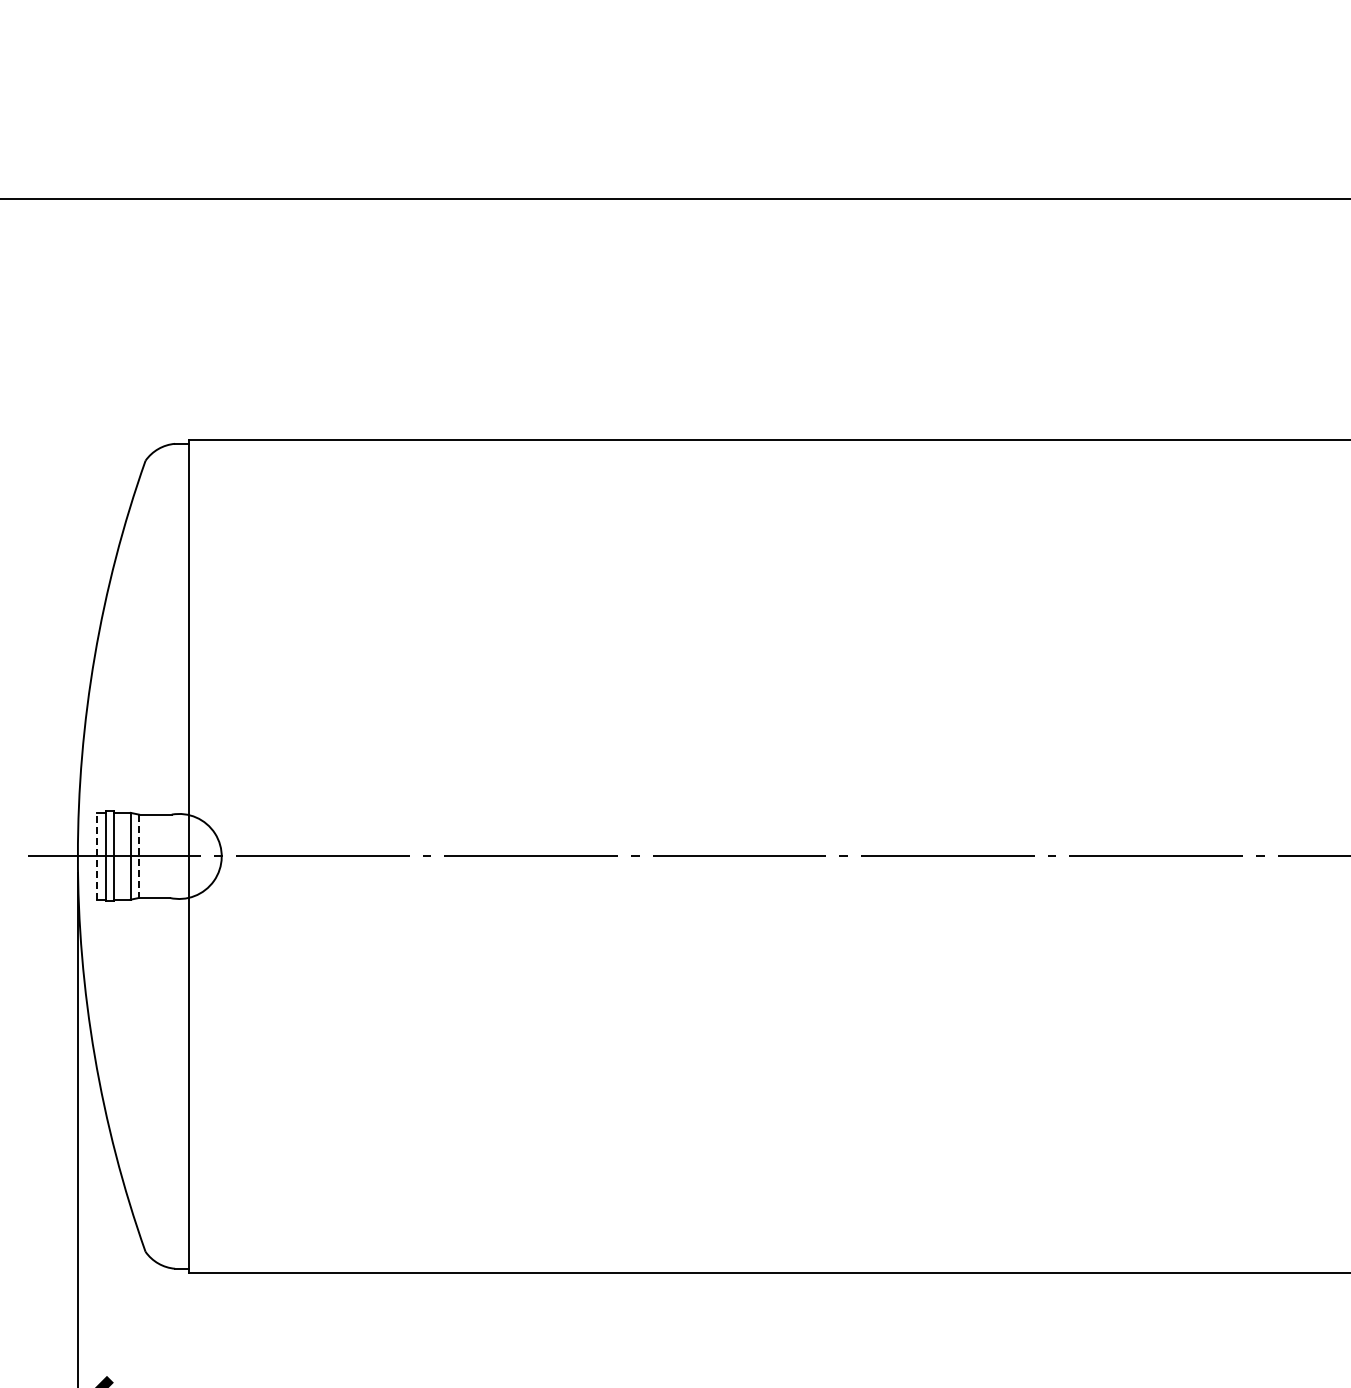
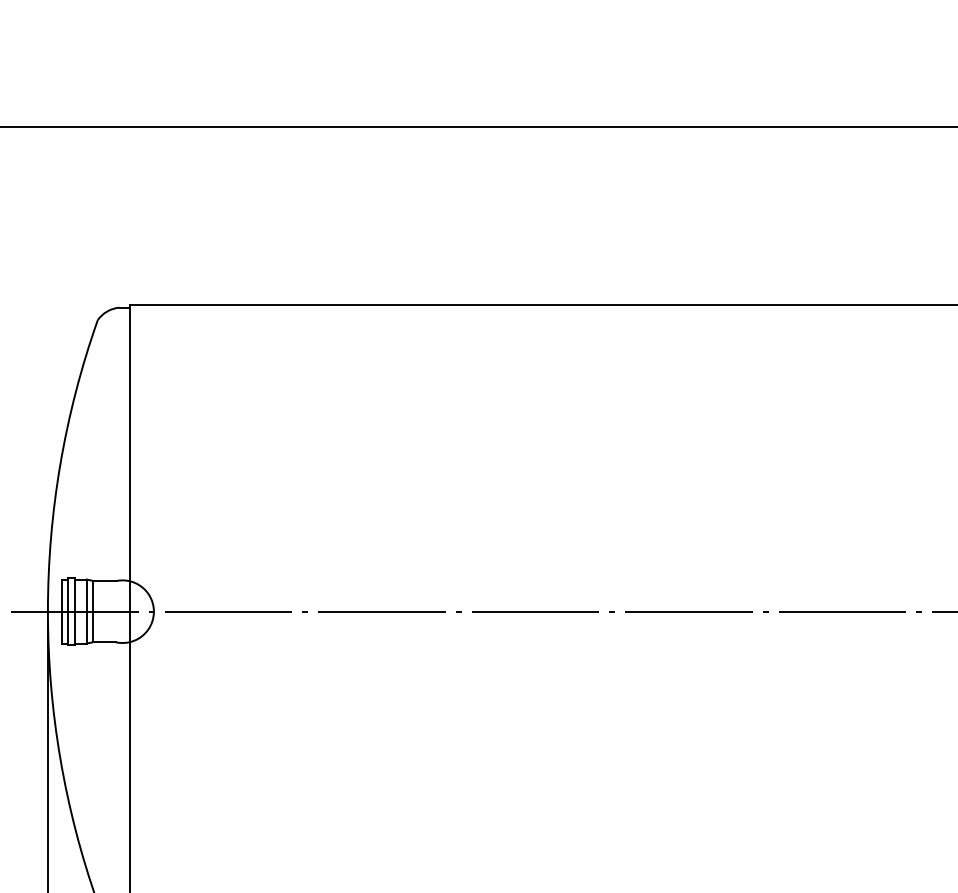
line: (97, 855) -> (62, 610), dashed -> solid
line: (139, 856) -> (93, 611), dashed -> solid

